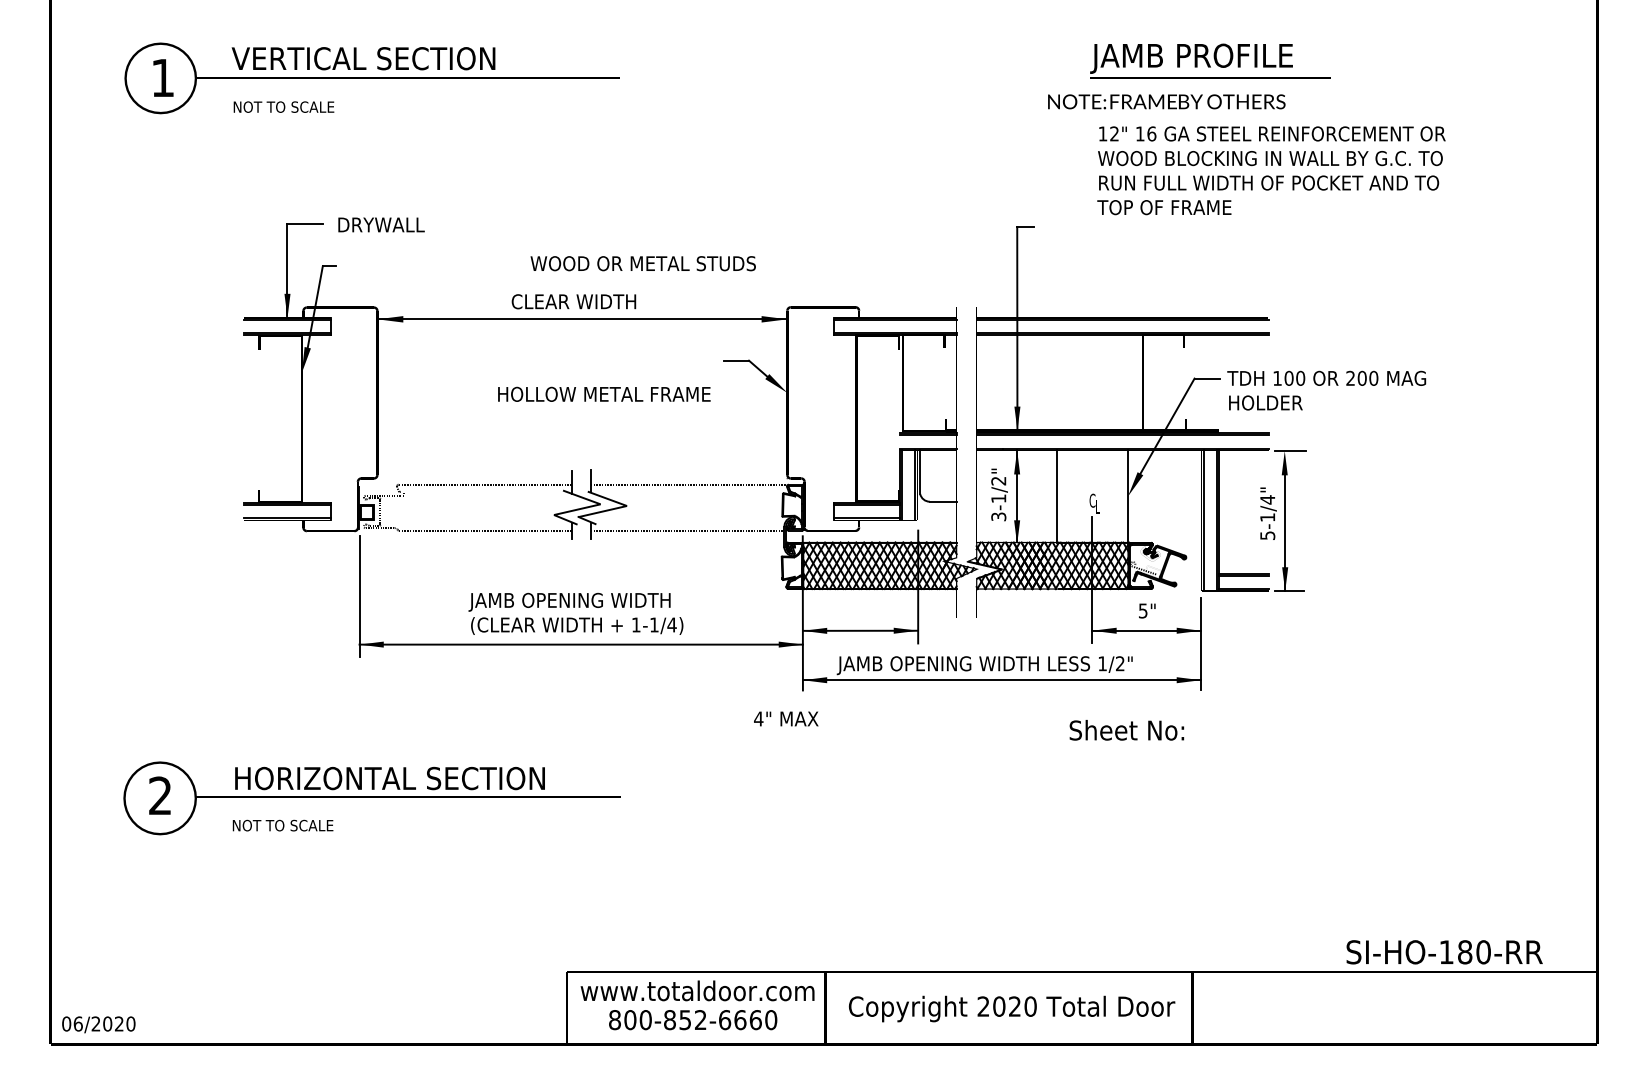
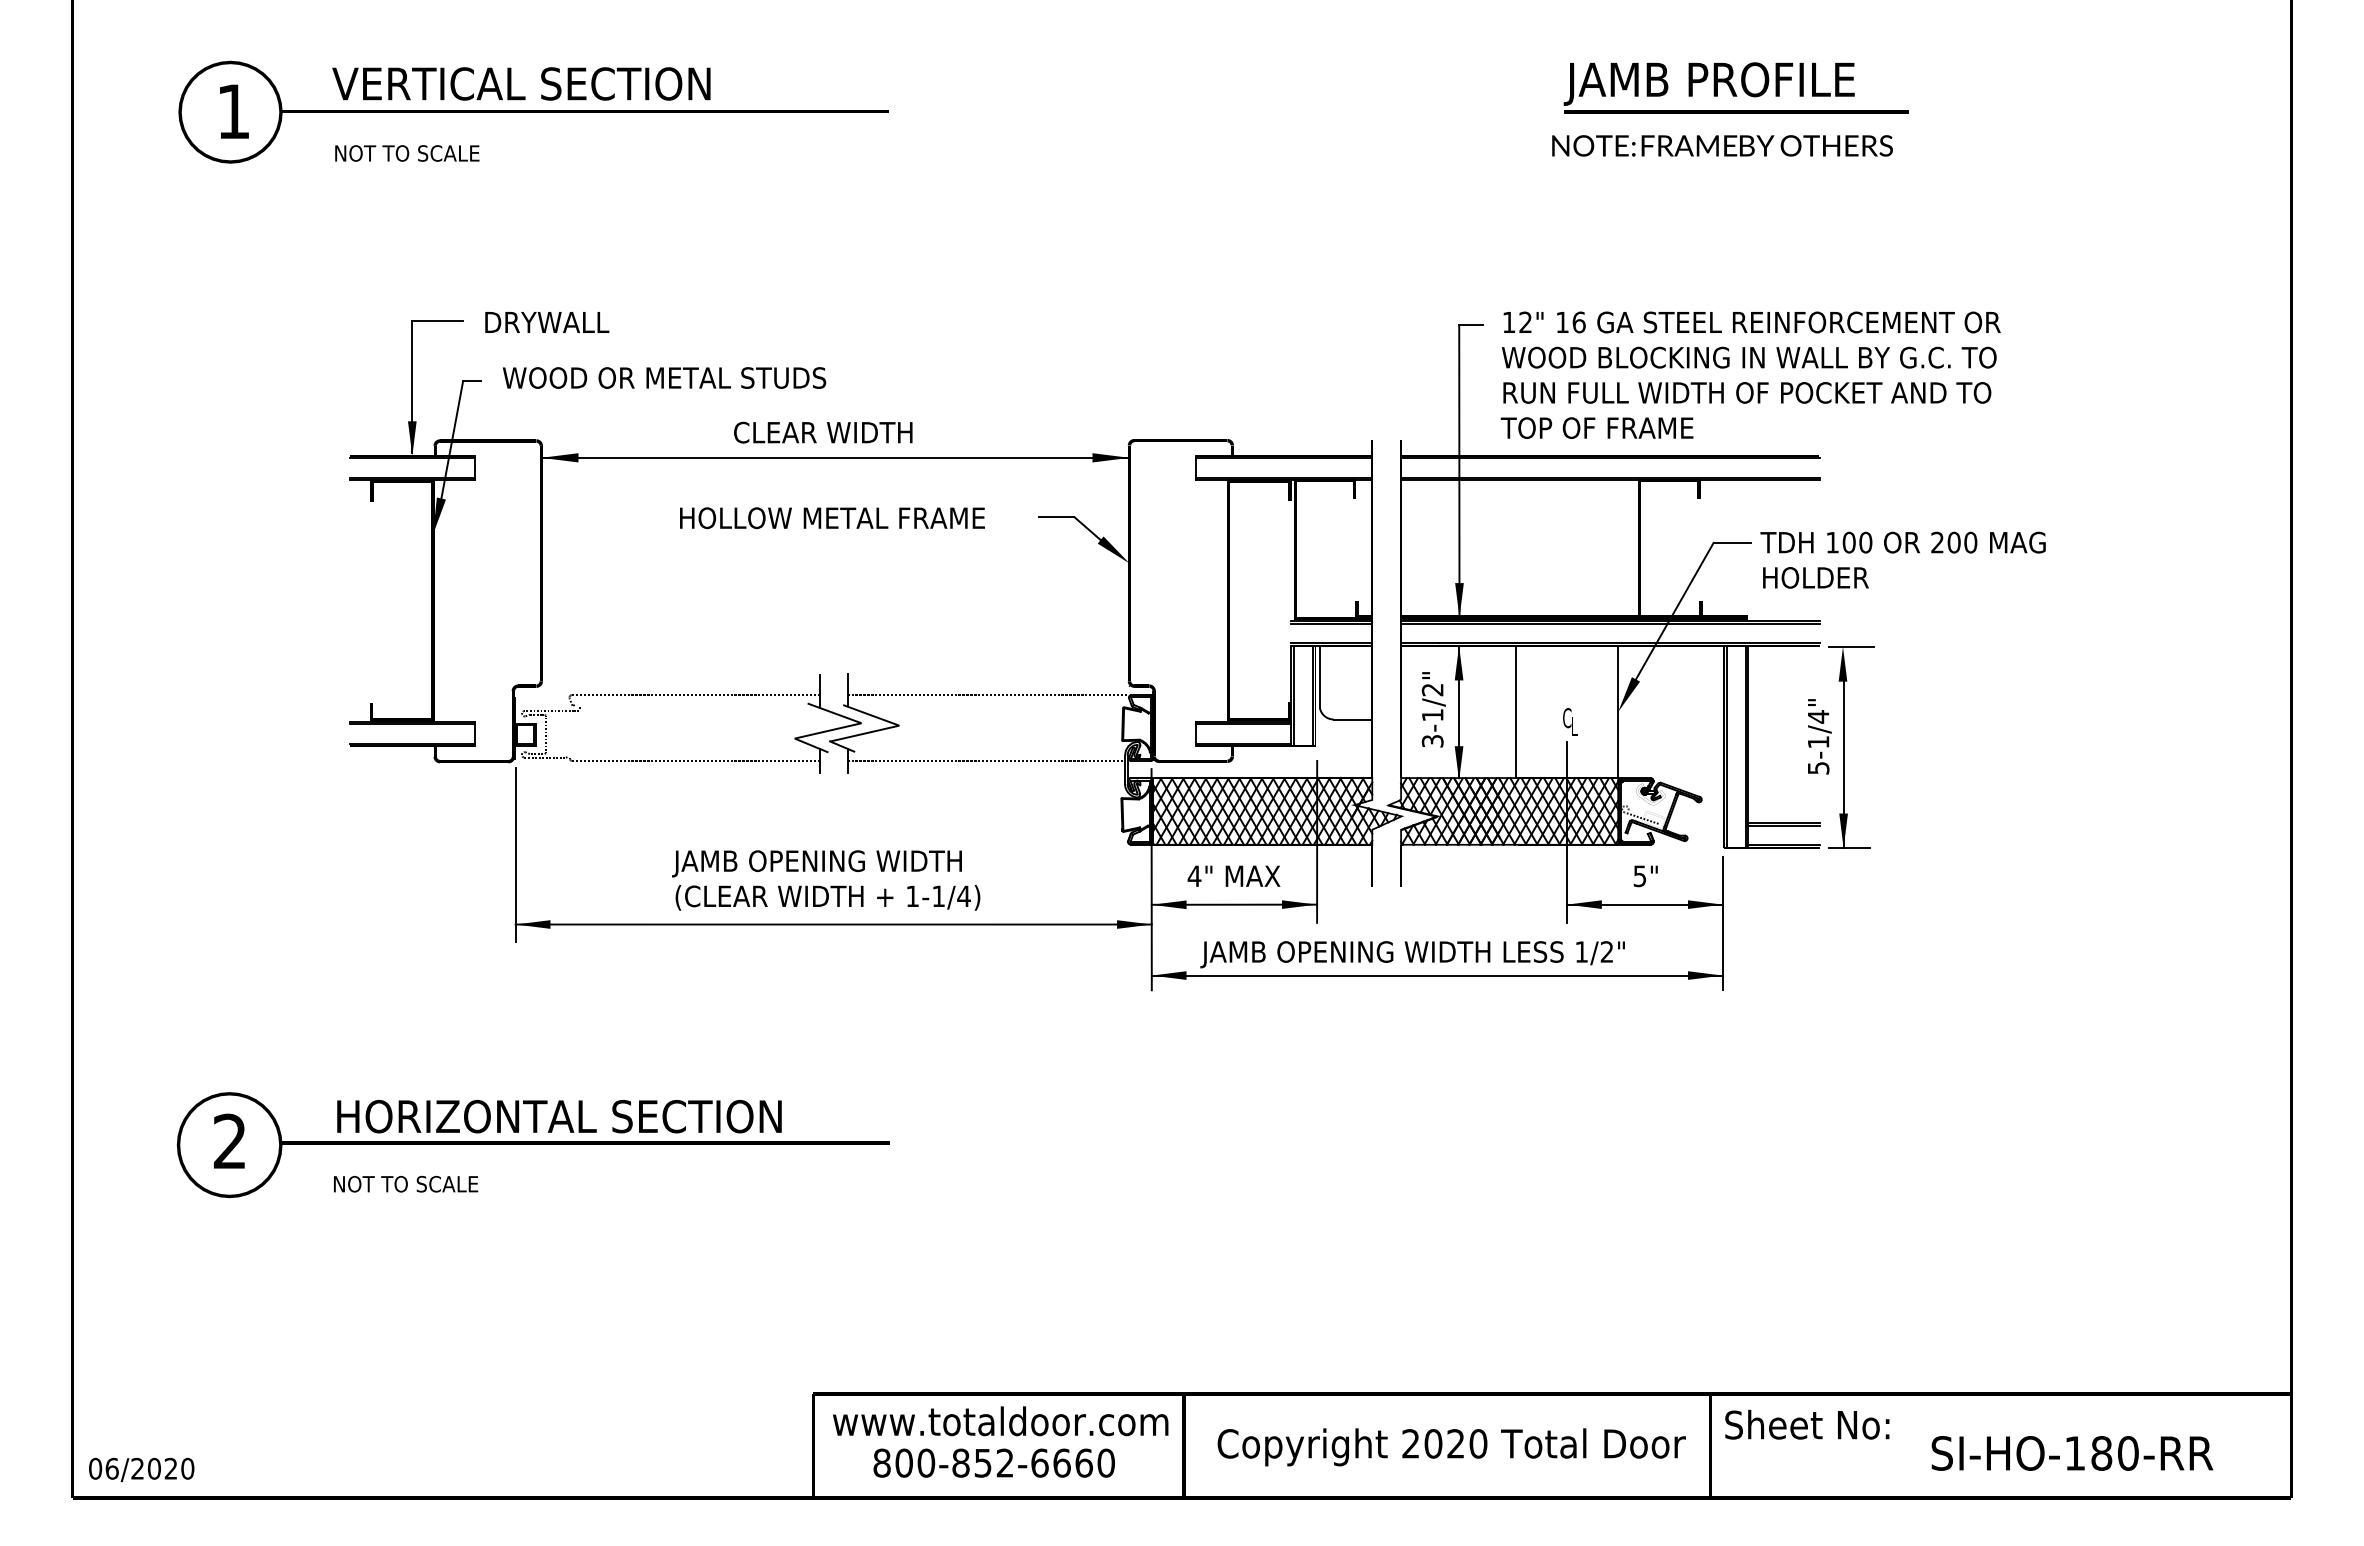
text: (1166, 101) -> (1722, 145), moved
text: (1271, 170) -> (1750, 374), moved
text: (642, 263) -> (663, 377), moved
text: (604, 393) -> (832, 516), moved
text: (786, 718) -> (1234, 875), moved
text: (1126, 730) -> (1806, 1425), moved
text: (1444, 952) -> (2072, 1453), moved

